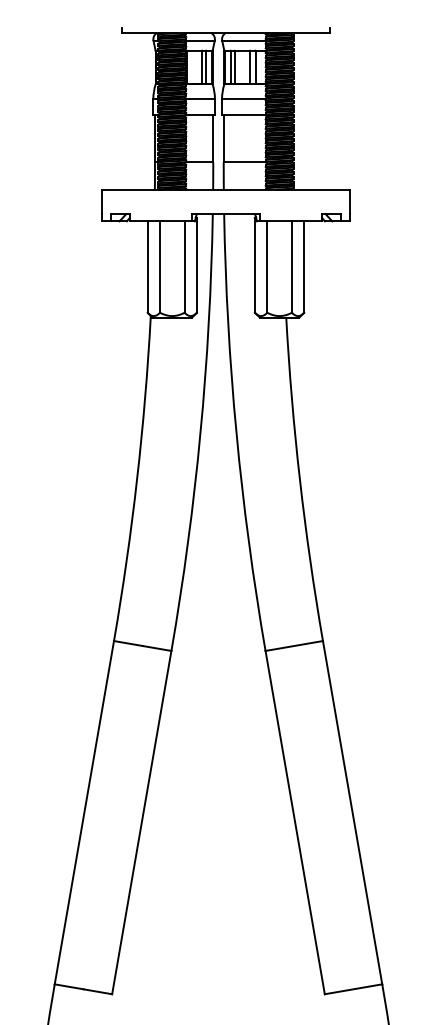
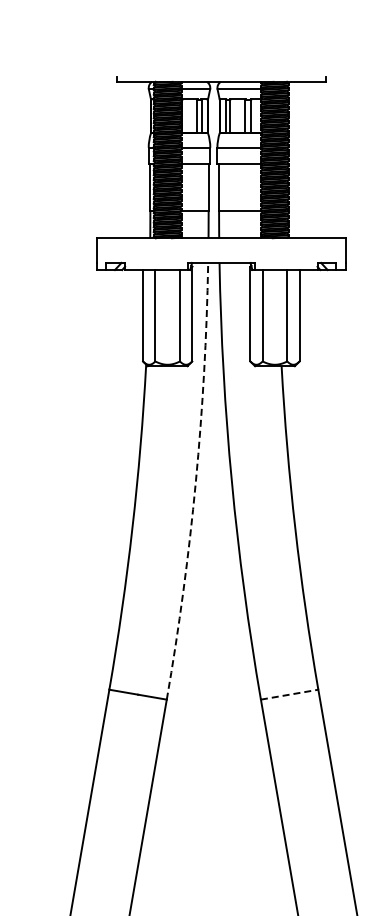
arc: (200, 433) -> (195, 482), solid -> dashed
line: (294, 645) -> (289, 694), solid -> dashed

